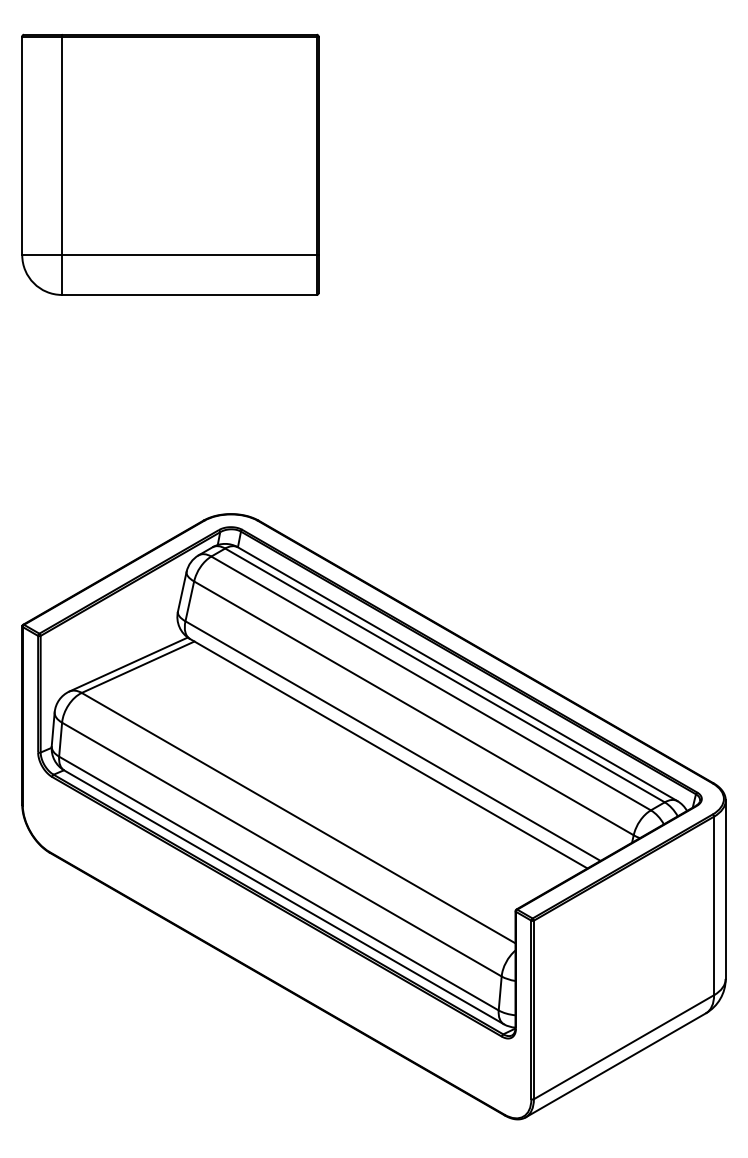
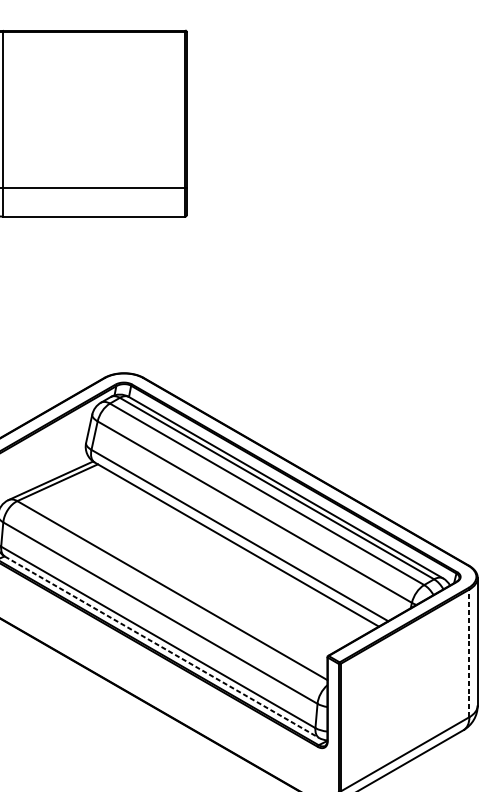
line: (284, 897) -> (162, 647), solid -> dashed
line: (714, 905) -> (469, 653), solid -> dashed

